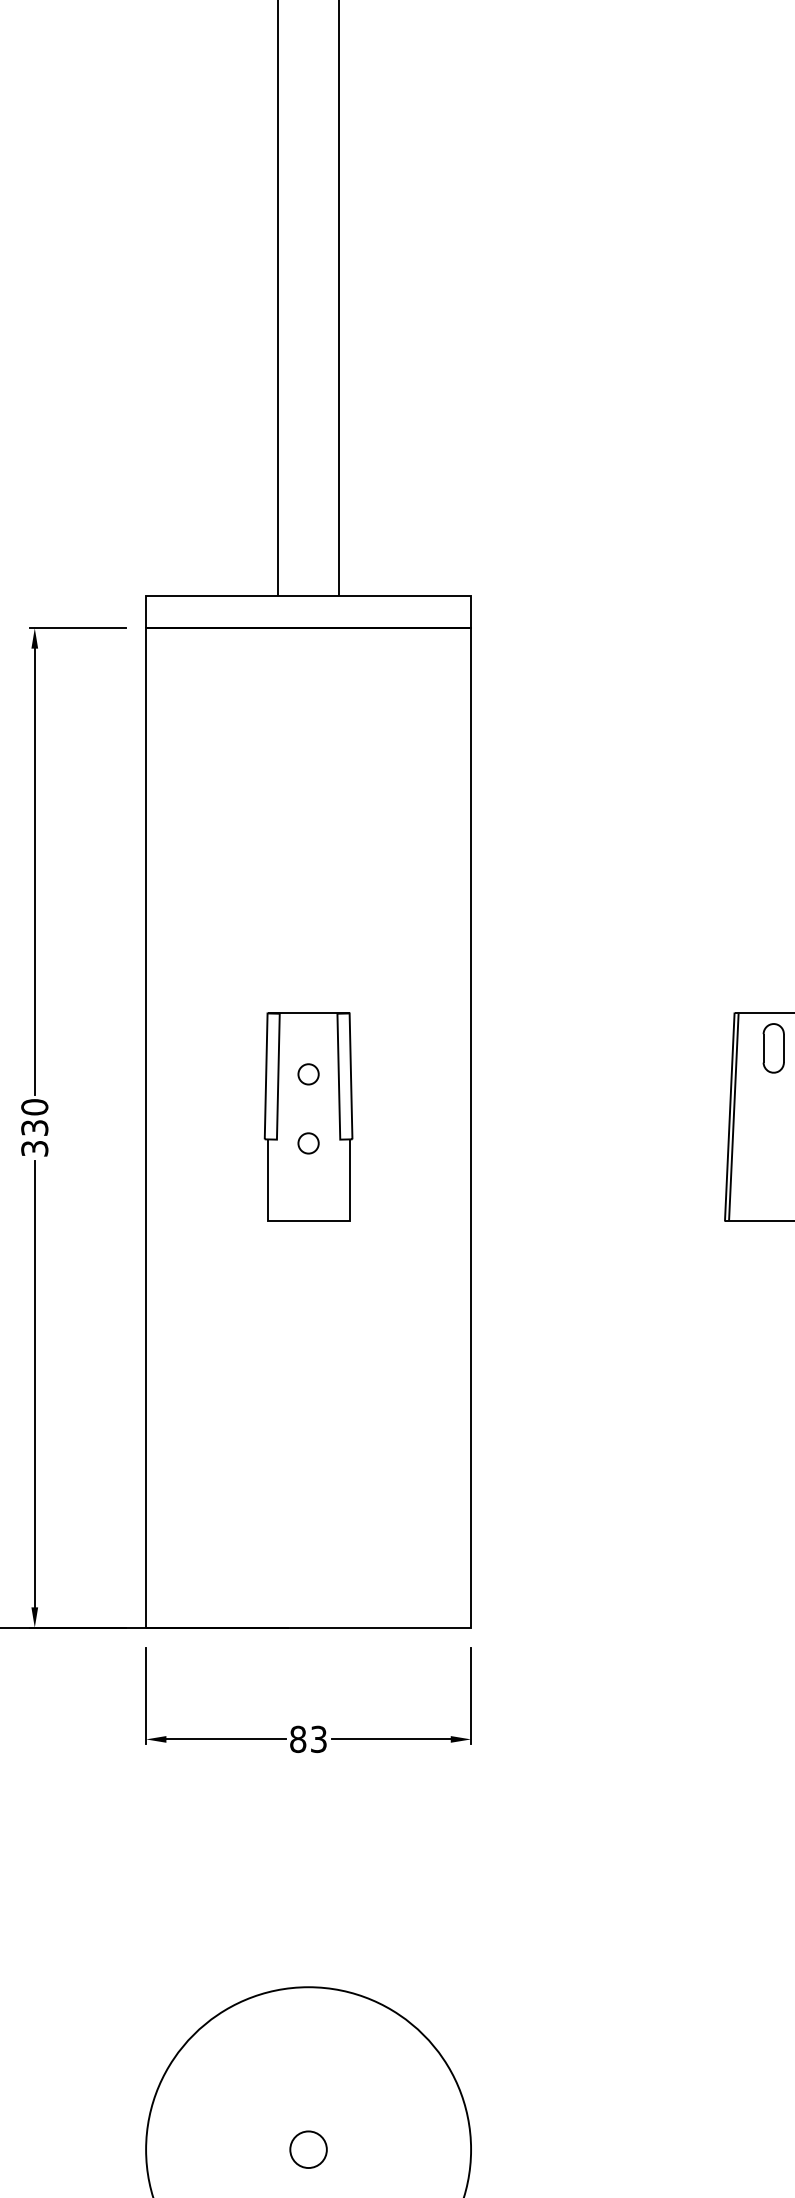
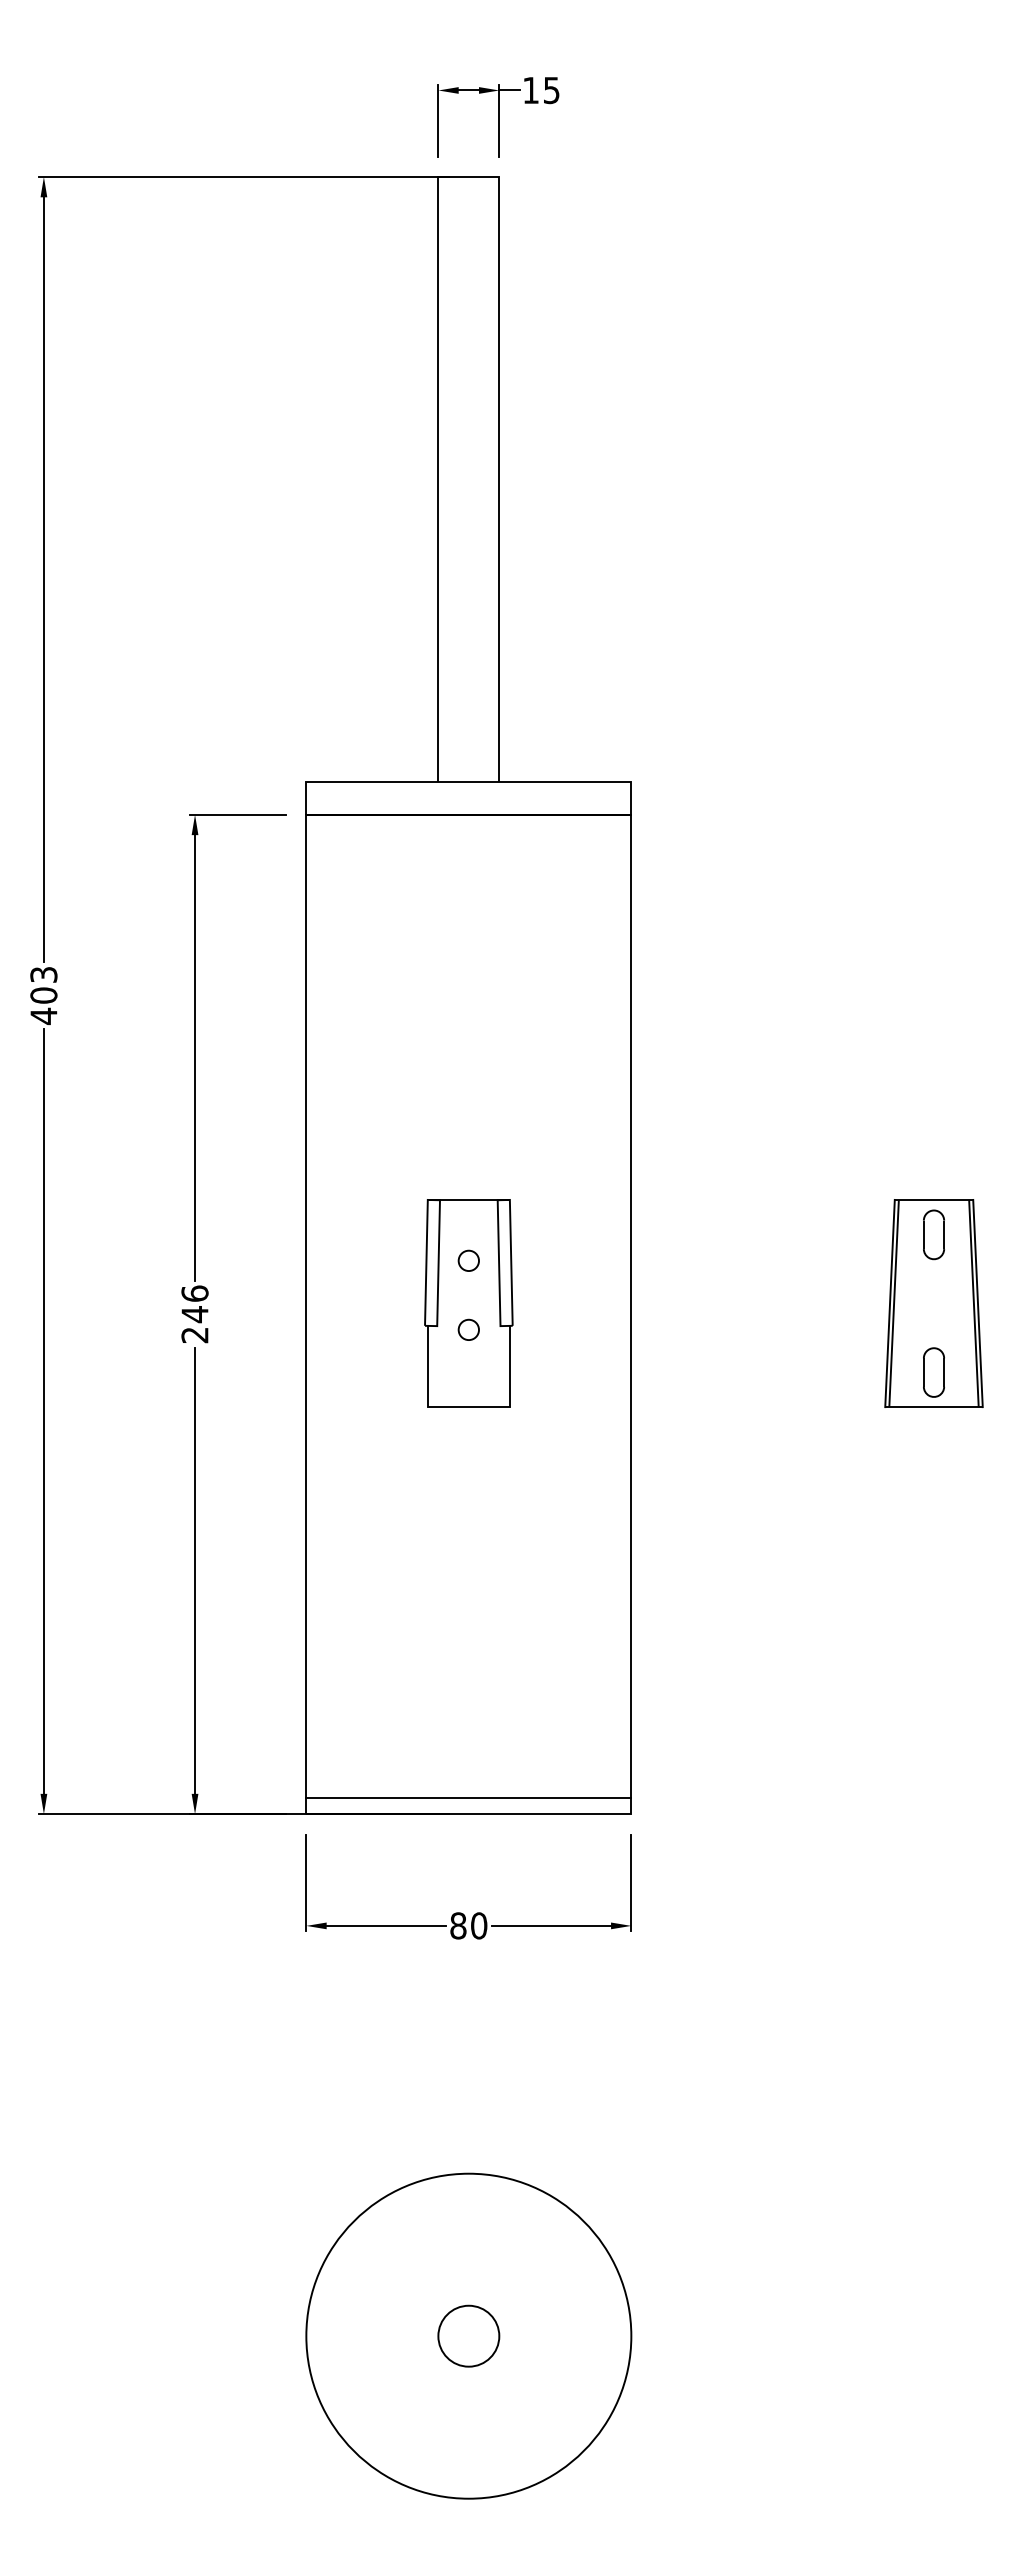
text: (34, 1128) -> (194, 1314), 330 -> 246
part: (773, 1186) -> (933, 1372), added
line: (308, 1611) -> (468, 1797), added
text: (319, 1739) -> (479, 1925), 83 -> 80
circle: (308, 2149) -> (468, 2335), size x1.67

